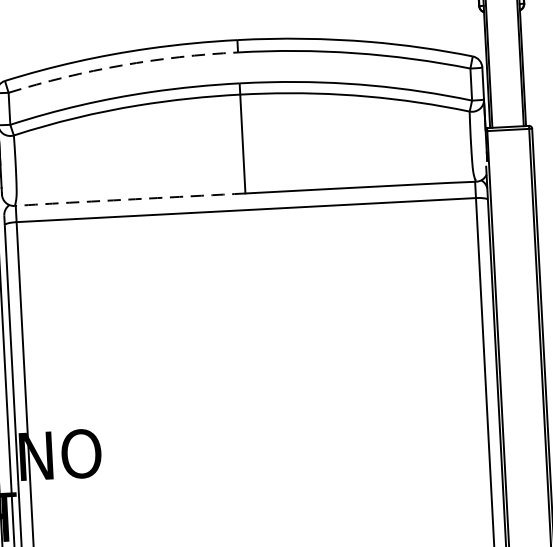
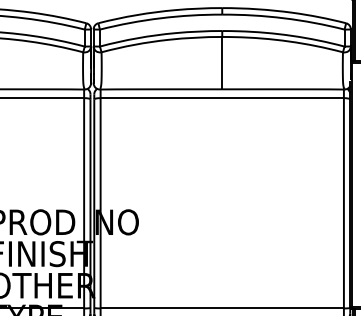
line: (121, 65) -> (160, 18), dashed -> solid
line: (125, 200) -> (158, 89), dashed -> solid

